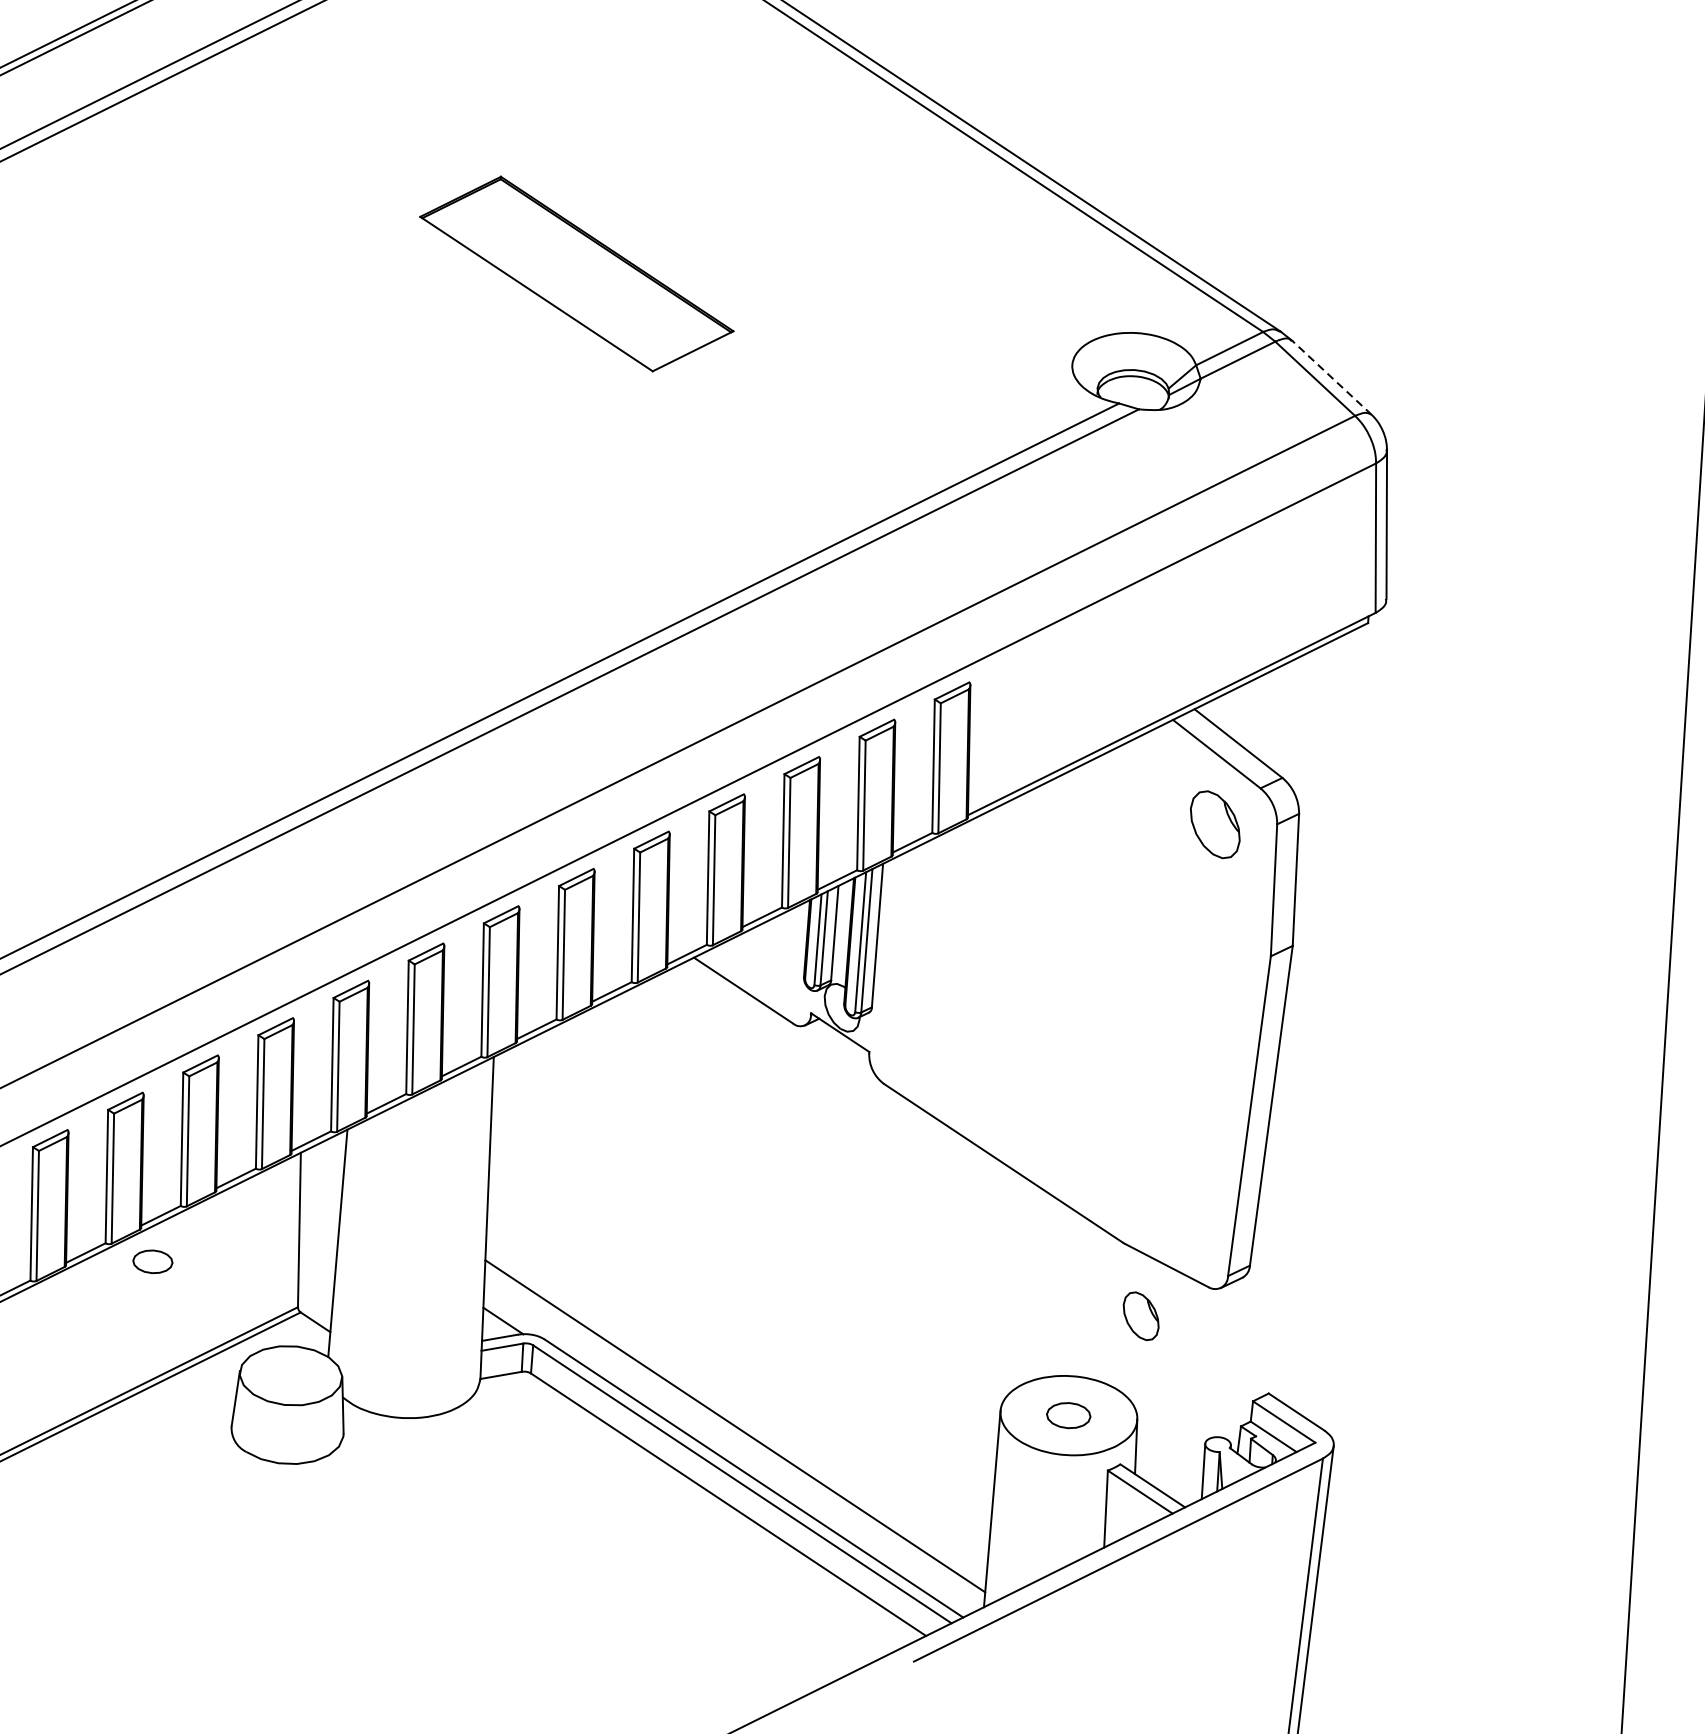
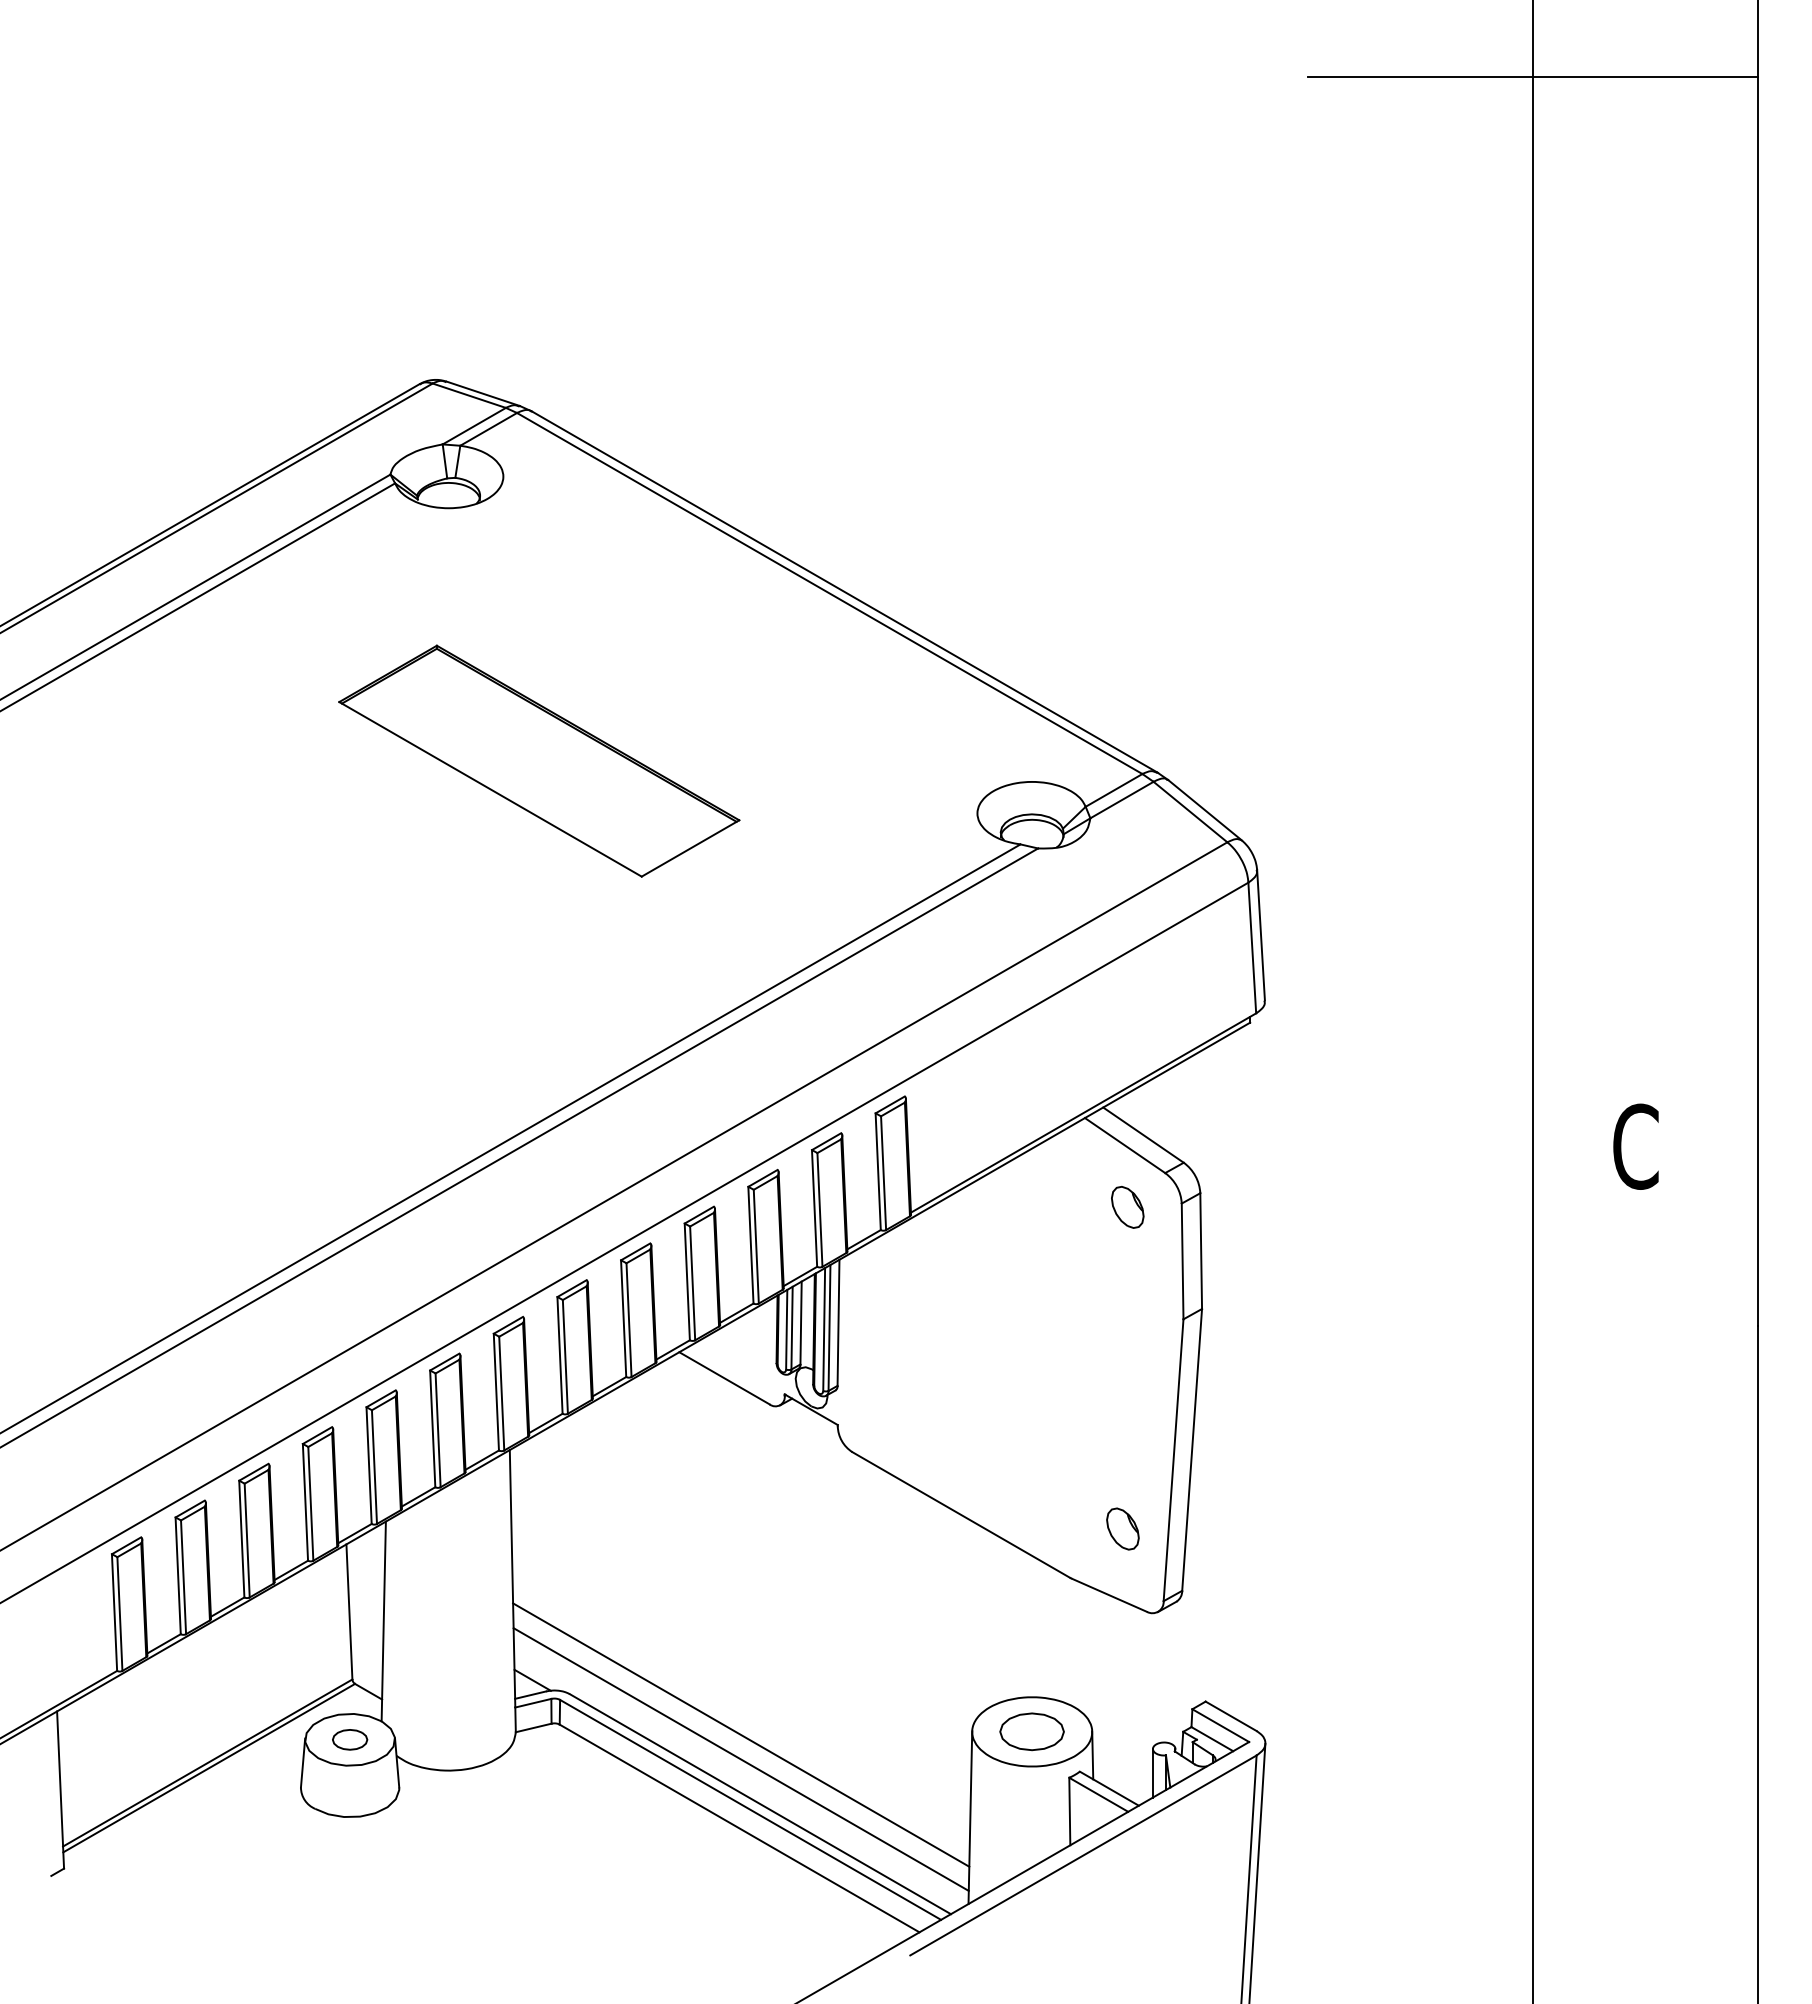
part: (577, 273) -> (539, 760), size x1.43
line: (1332, 378) -> (1205, 810), dashed -> solid
part: (1215, 824) -> (1127, 1207), size x0.71
part: (153, 1261) -> (350, 1739), moved
part: (1140, 1315) -> (1122, 1528), moved
line: (737, 1397) -> (741, 1734), added
part: (1068, 1415) -> (1031, 1731), size x1.67

